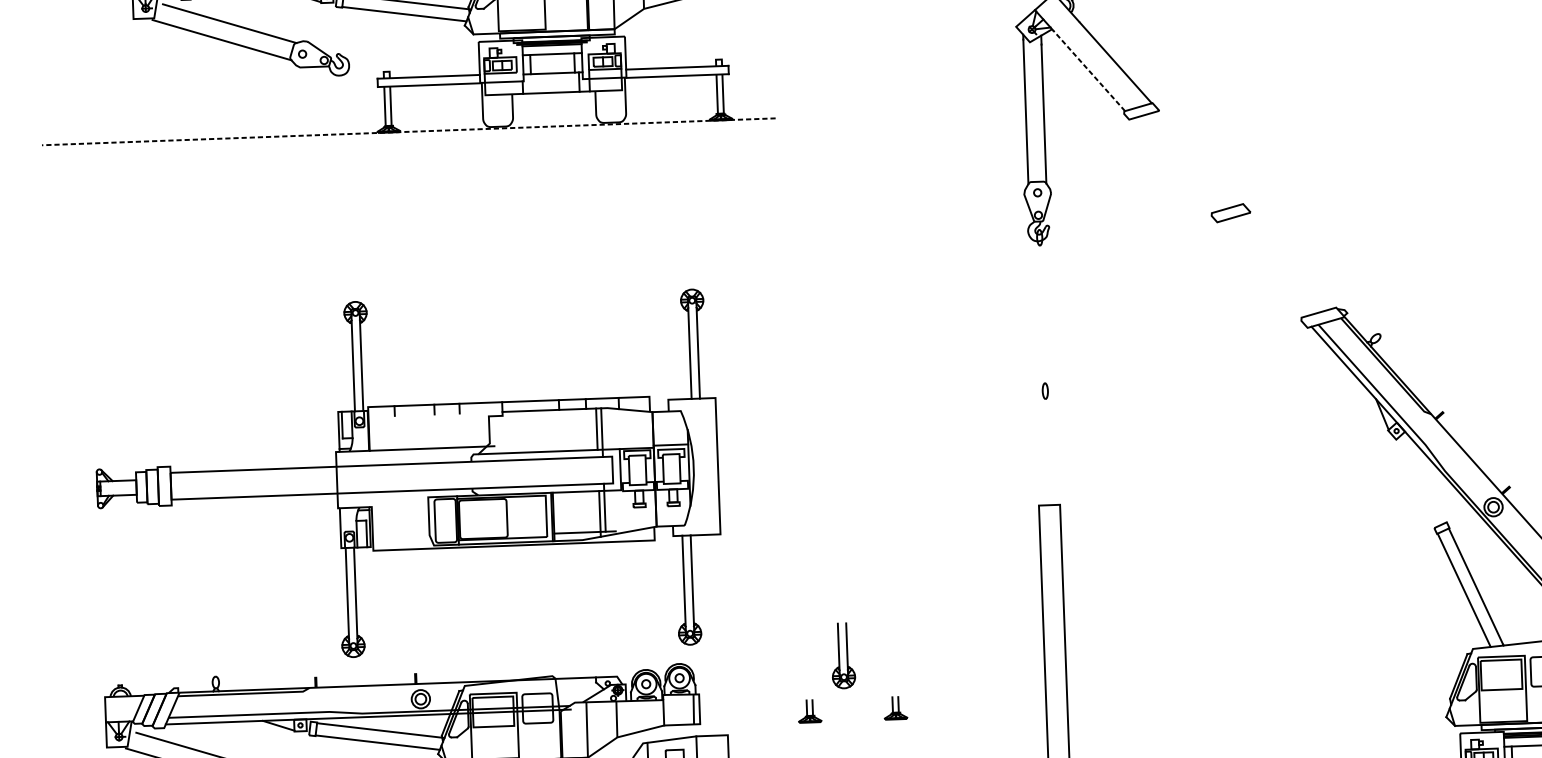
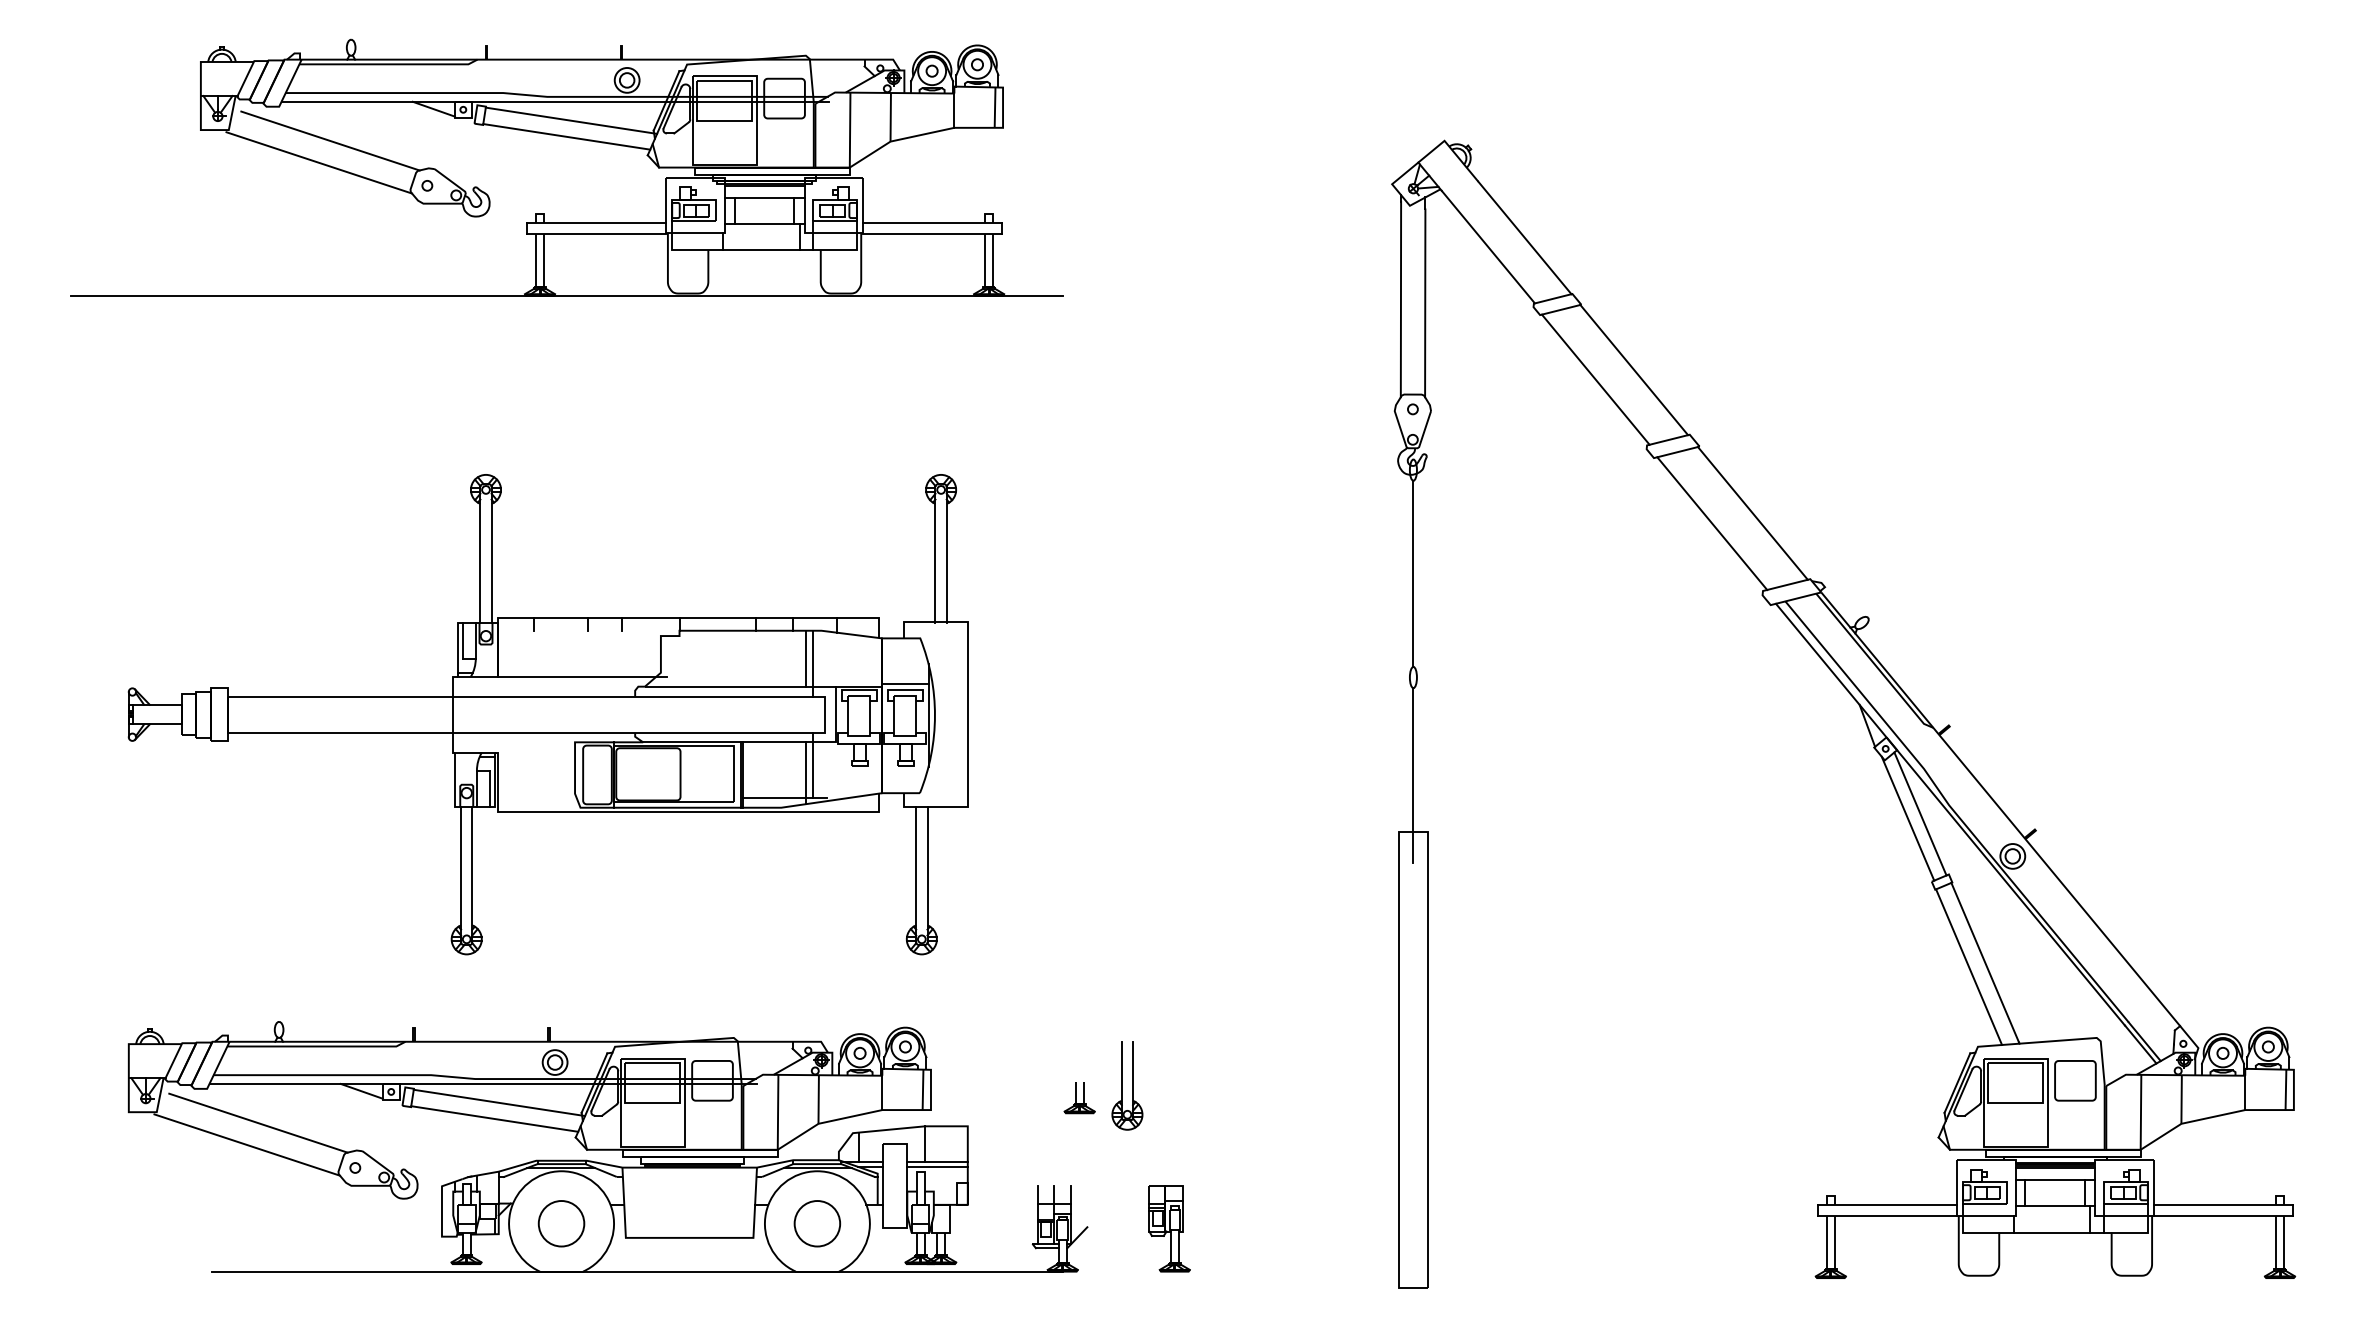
line: (1089, 70) -> (1488, 246), dashed -> solid
line: (408, 131) -> (566, 295), dashed -> solid
line: (1200, 158) -> (1634, 370), added
line: (1171, 165) -> (1595, 379), added
line: (1291, 260) -> (1752, 513), added
line: (1262, 269) -> (1712, 523), added
line: (1042, 314) -> (1413, 573), added
line: (1048, 463) -> (1413, 775), added
part: (407, 477) -> (547, 714), moved
line: (1424, 477) -> (1920, 813), added
line: (1414, 482) -> (1907, 818), added
part: (843, 655) -> (1127, 1085), moved
part: (895, 708) -> (1195, 1098), removed

